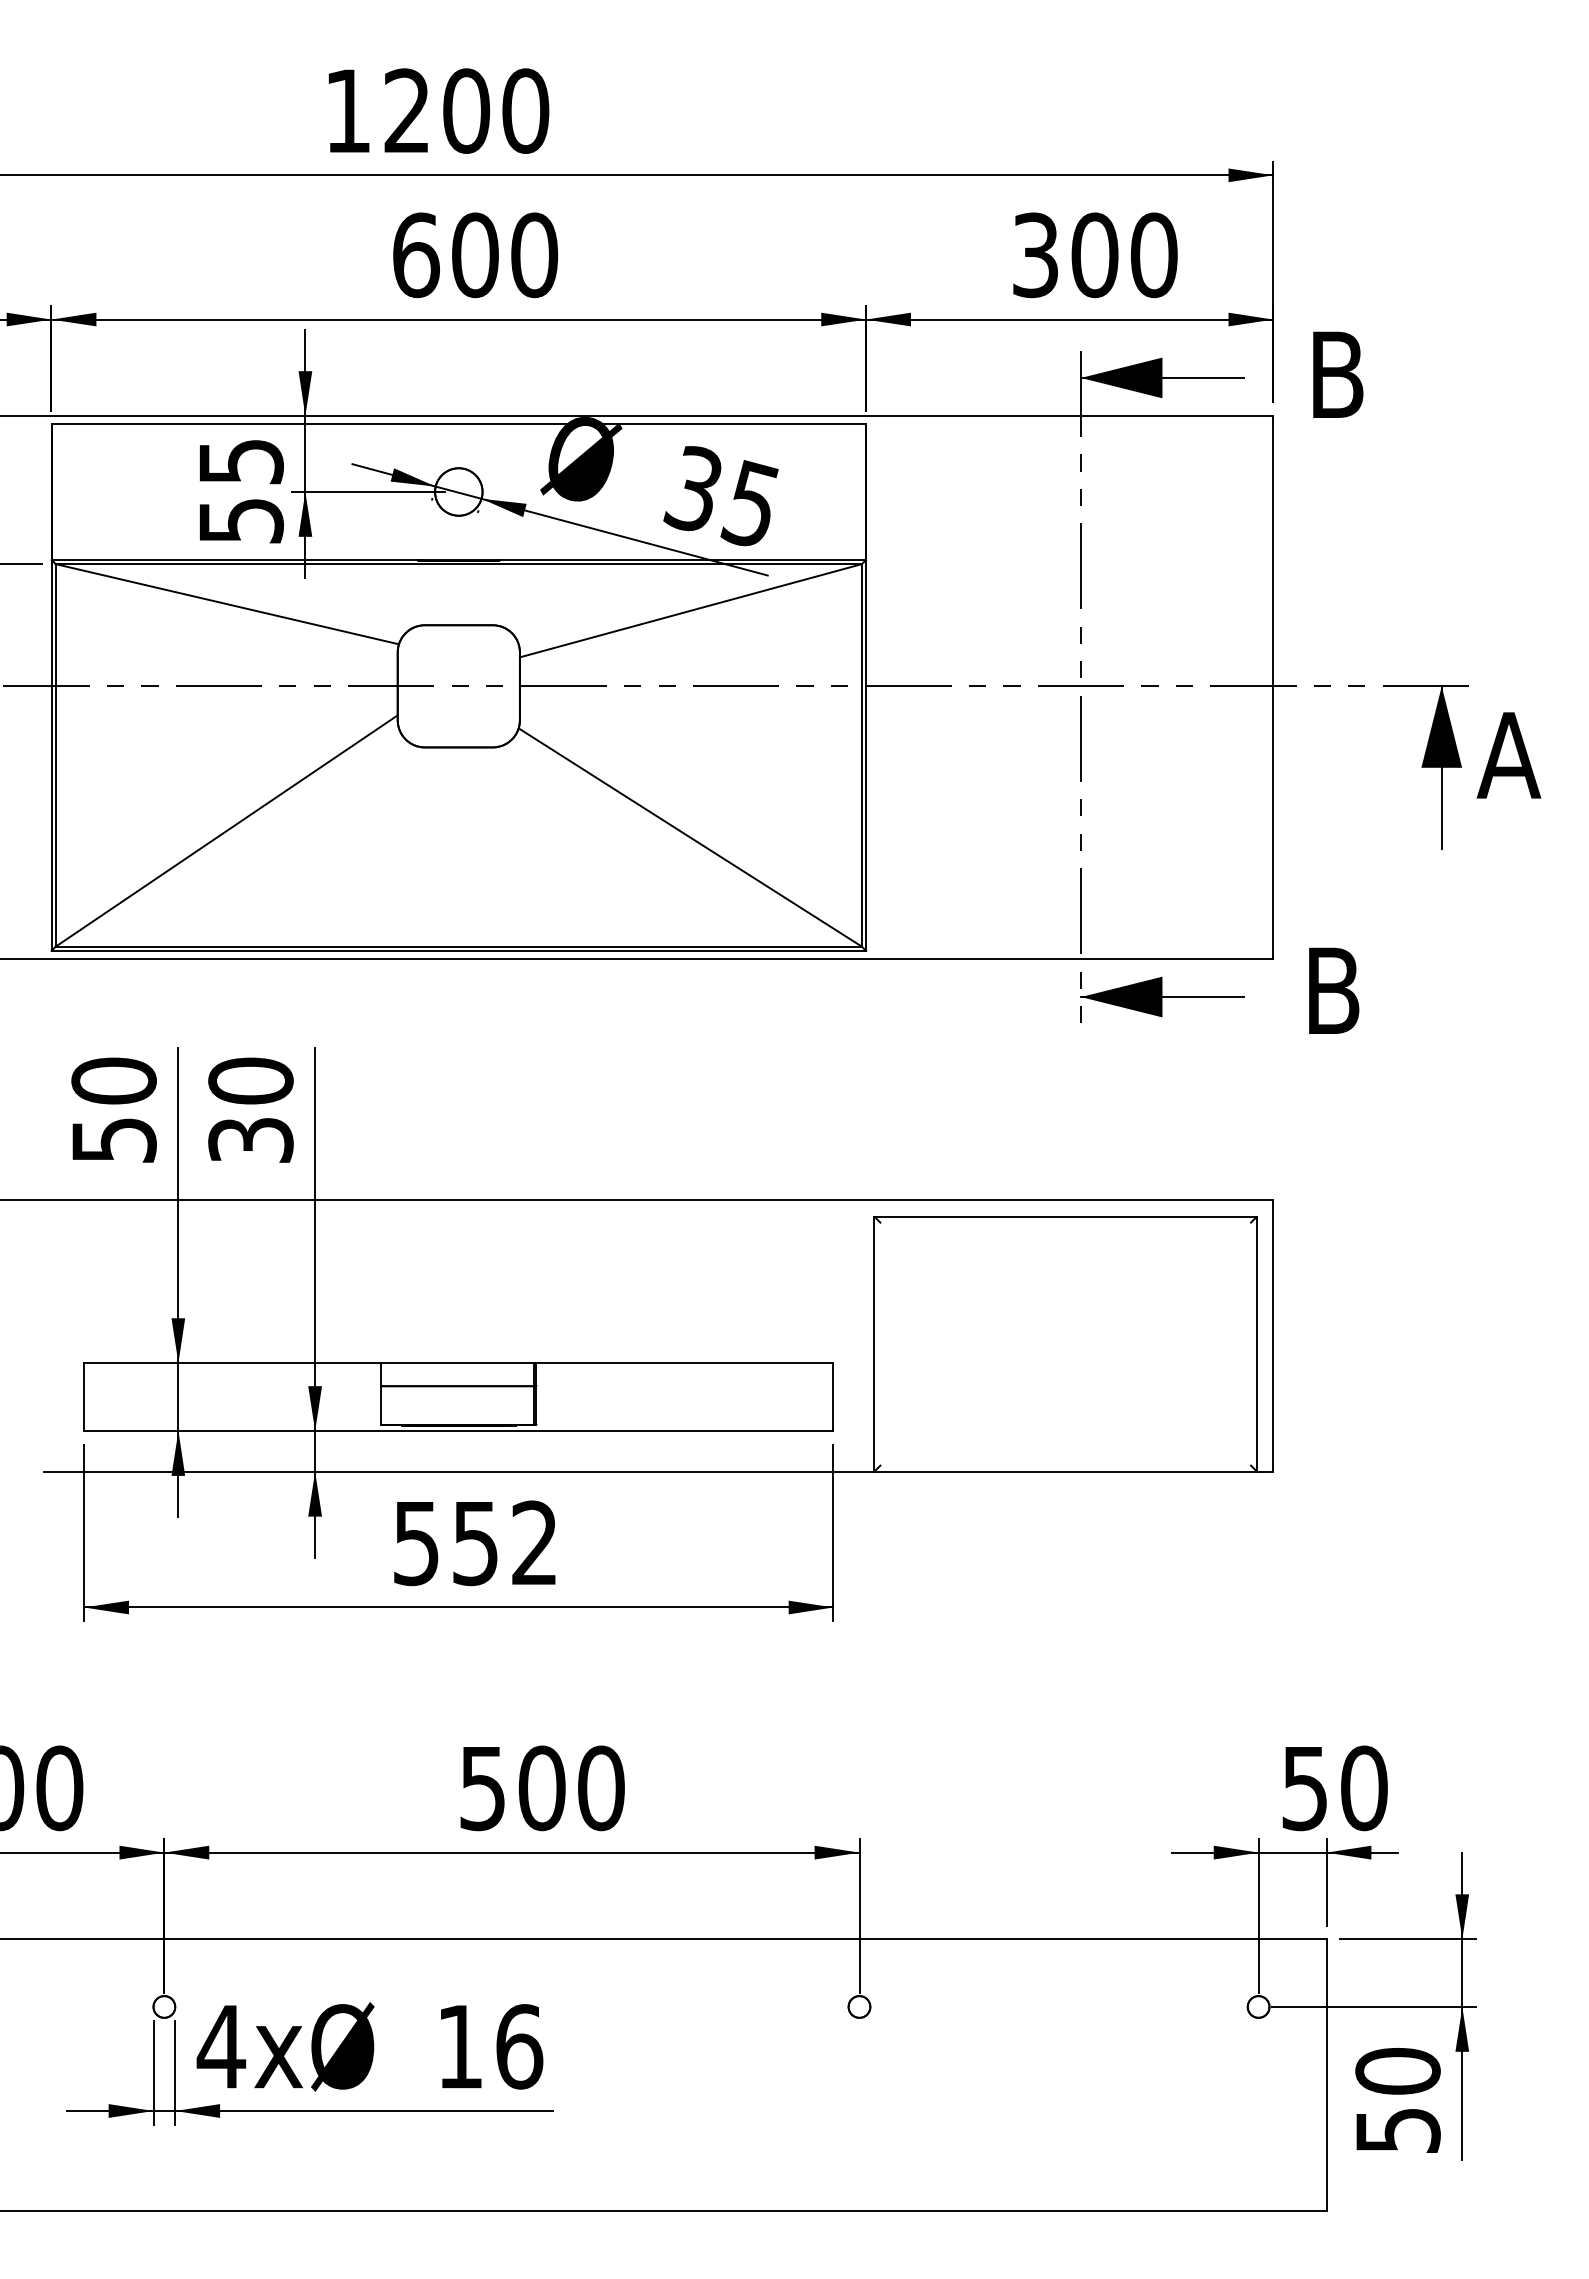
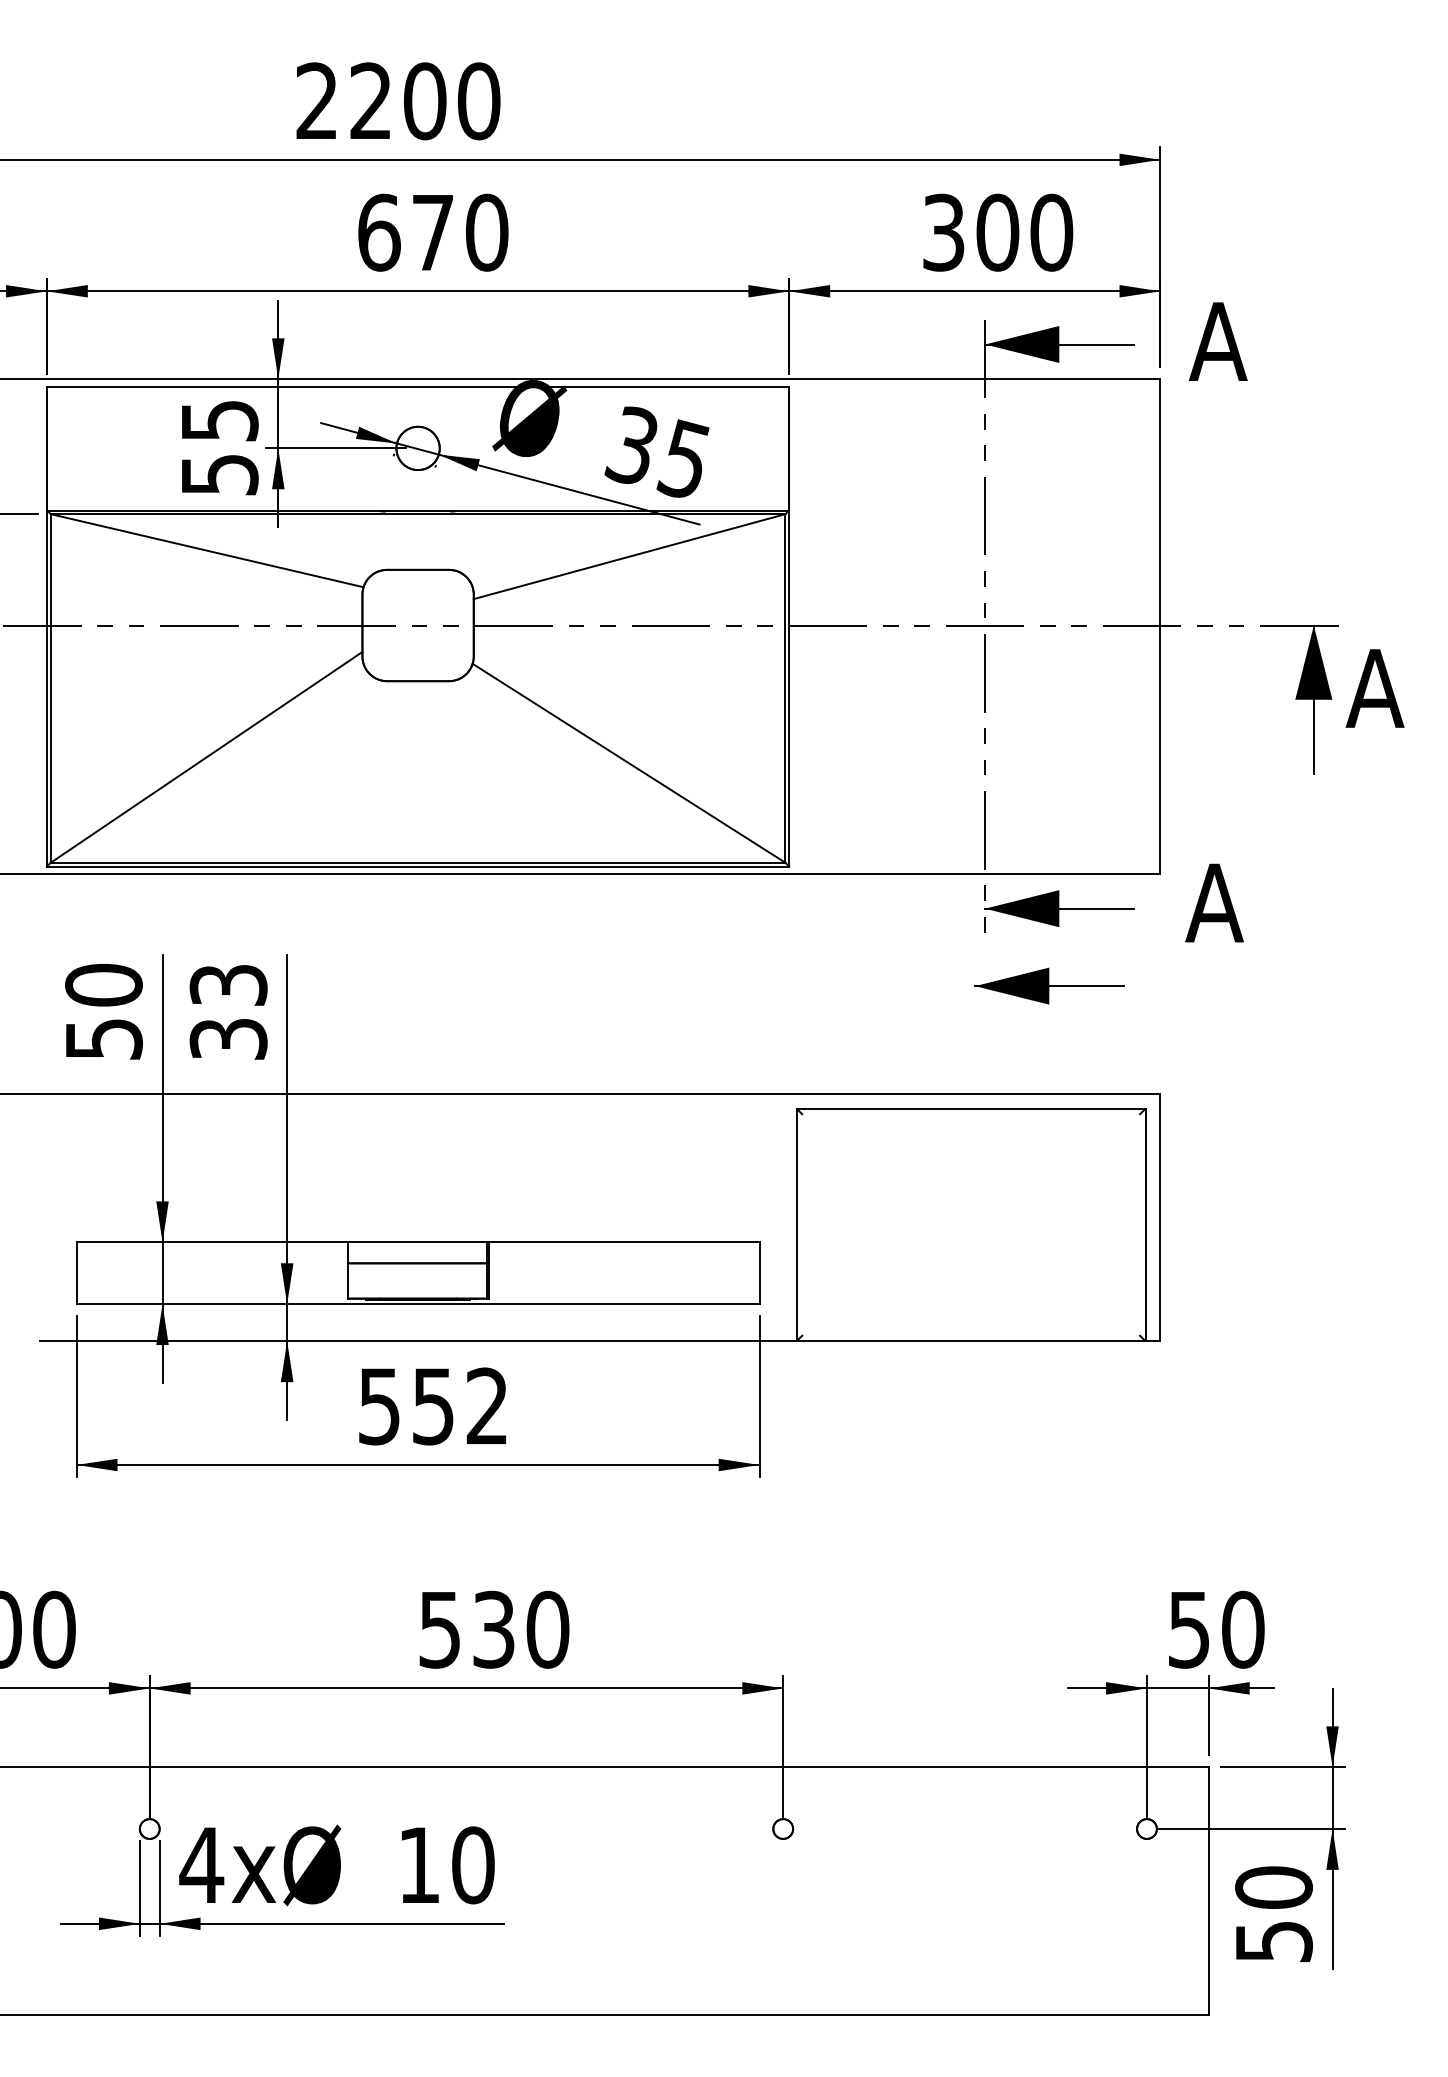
text: (347, 110) -> (316, 100), 1200 -> 2200
text: (475, 255) -> (433, 232), 600 -> 670
text: (1336, 374) -> (1217, 341), B -> A
text: (1332, 990) -> (1214, 902), B -> A
text: (250, 1080) -> (228, 984), 30 -> 33
part: (1151, 1082) -> (1049, 986), added
text: (541, 1788) -> (493, 1629), 500 -> 530
text: (519, 2046) -> (473, 1865), 16 -> 10

